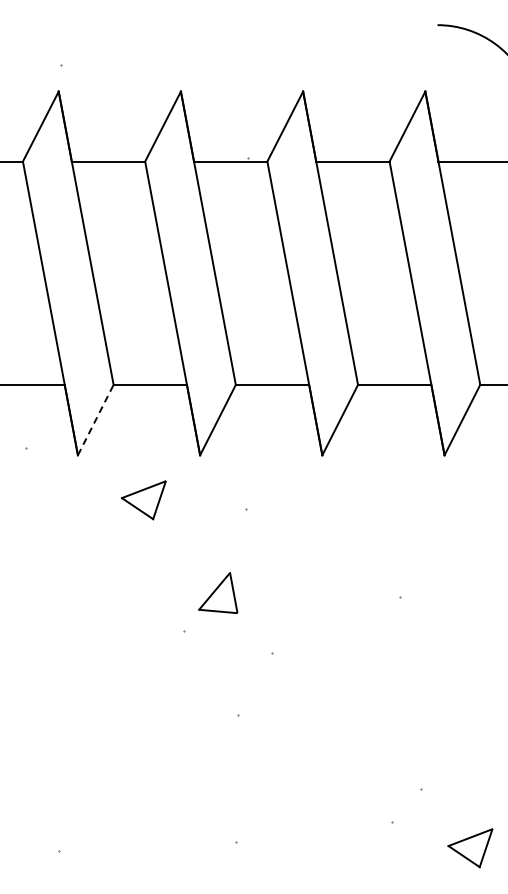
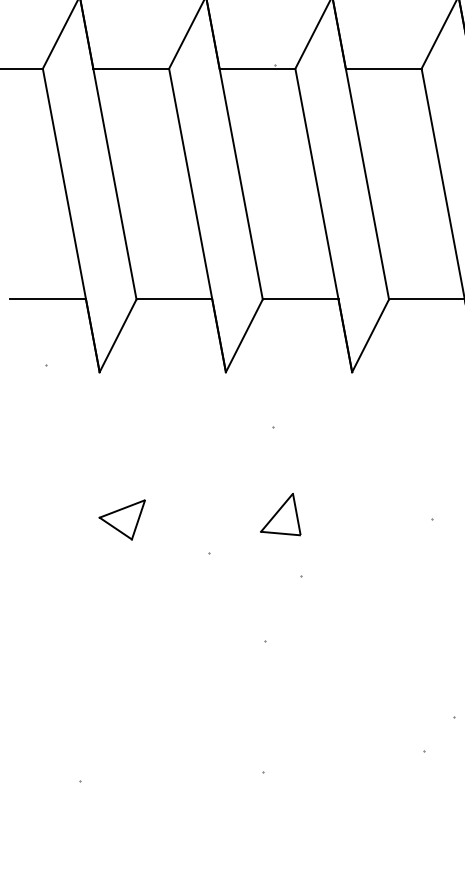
line: (96, 419) -> (118, 335), dashed -> solid
part: (143, 500) -> (121, 520), moved
part: (218, 592) -> (281, 513), moved

